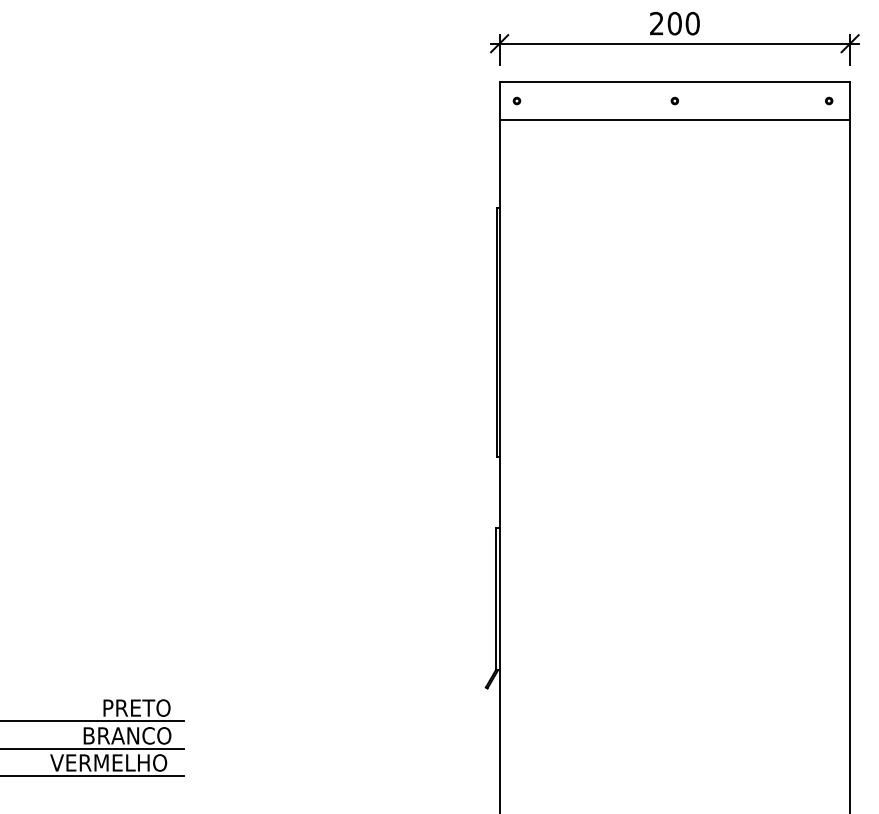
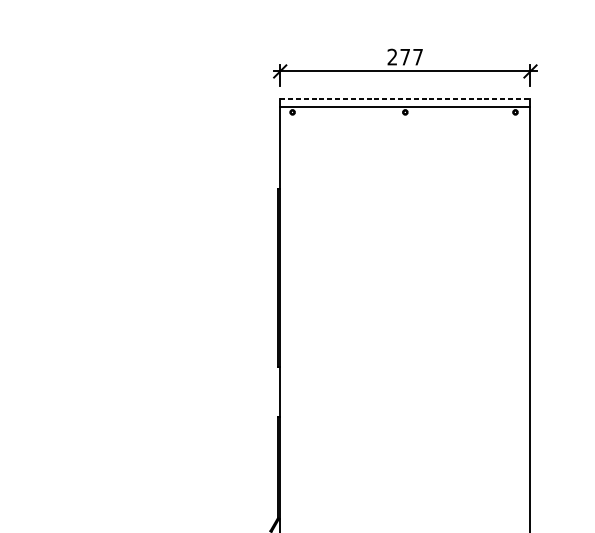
text: (683, 23) -> (411, 57), 200 -> 277
line: (675, 81) -> (405, 98), solid -> dashed
line: (674, 119) -> (405, 106), moved

